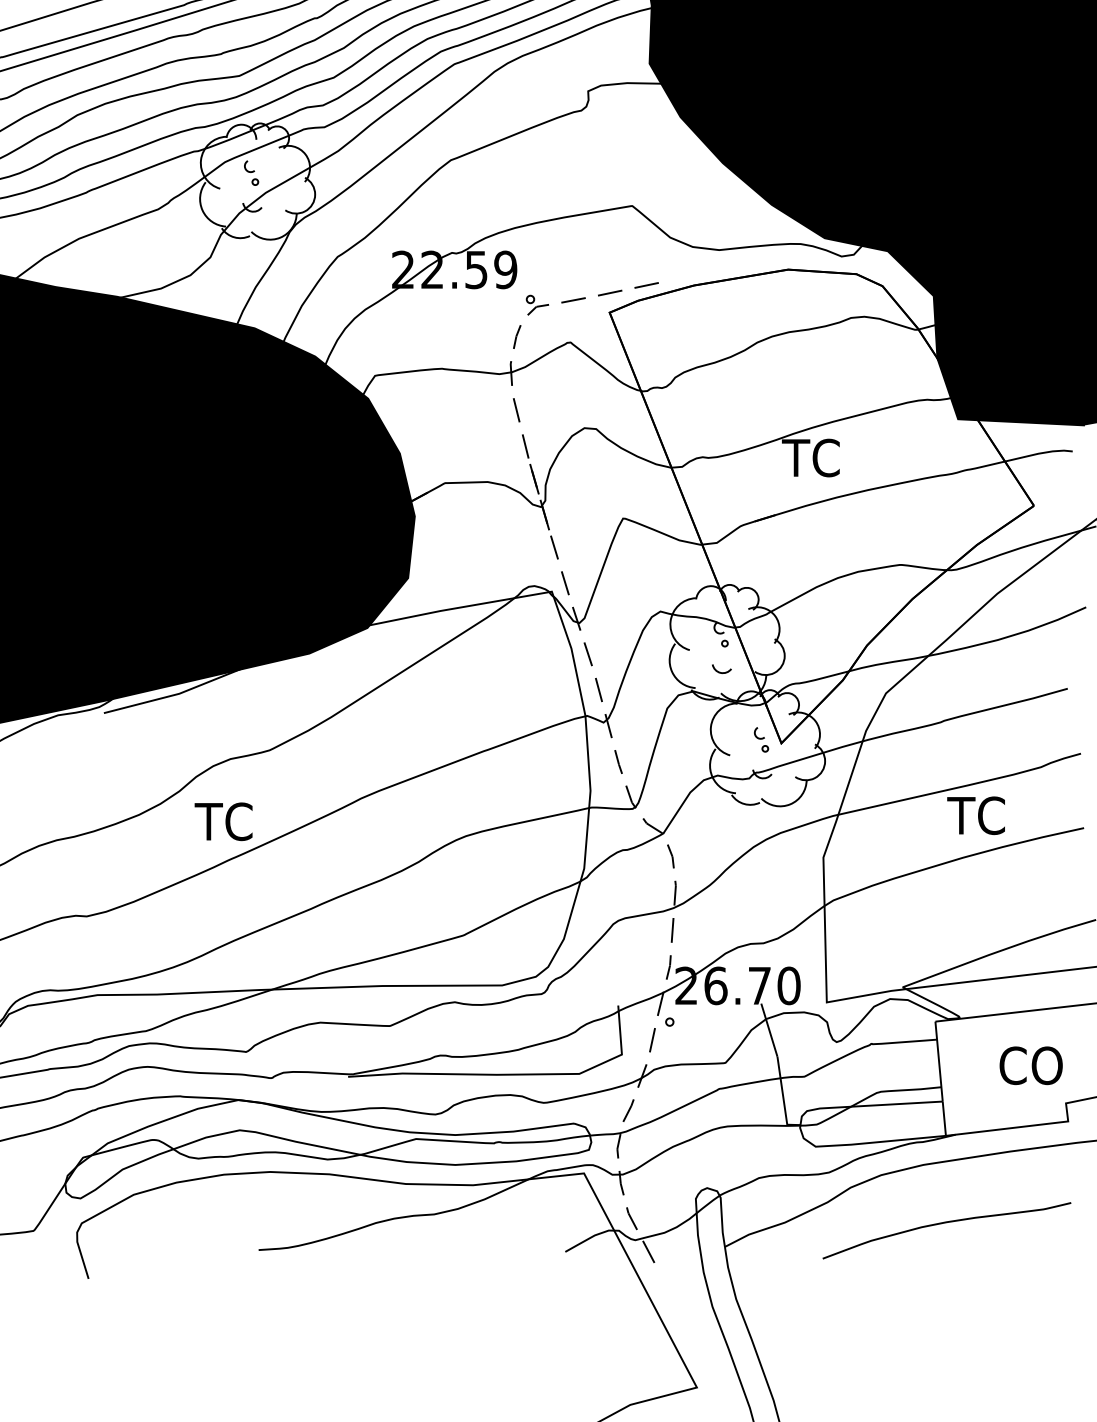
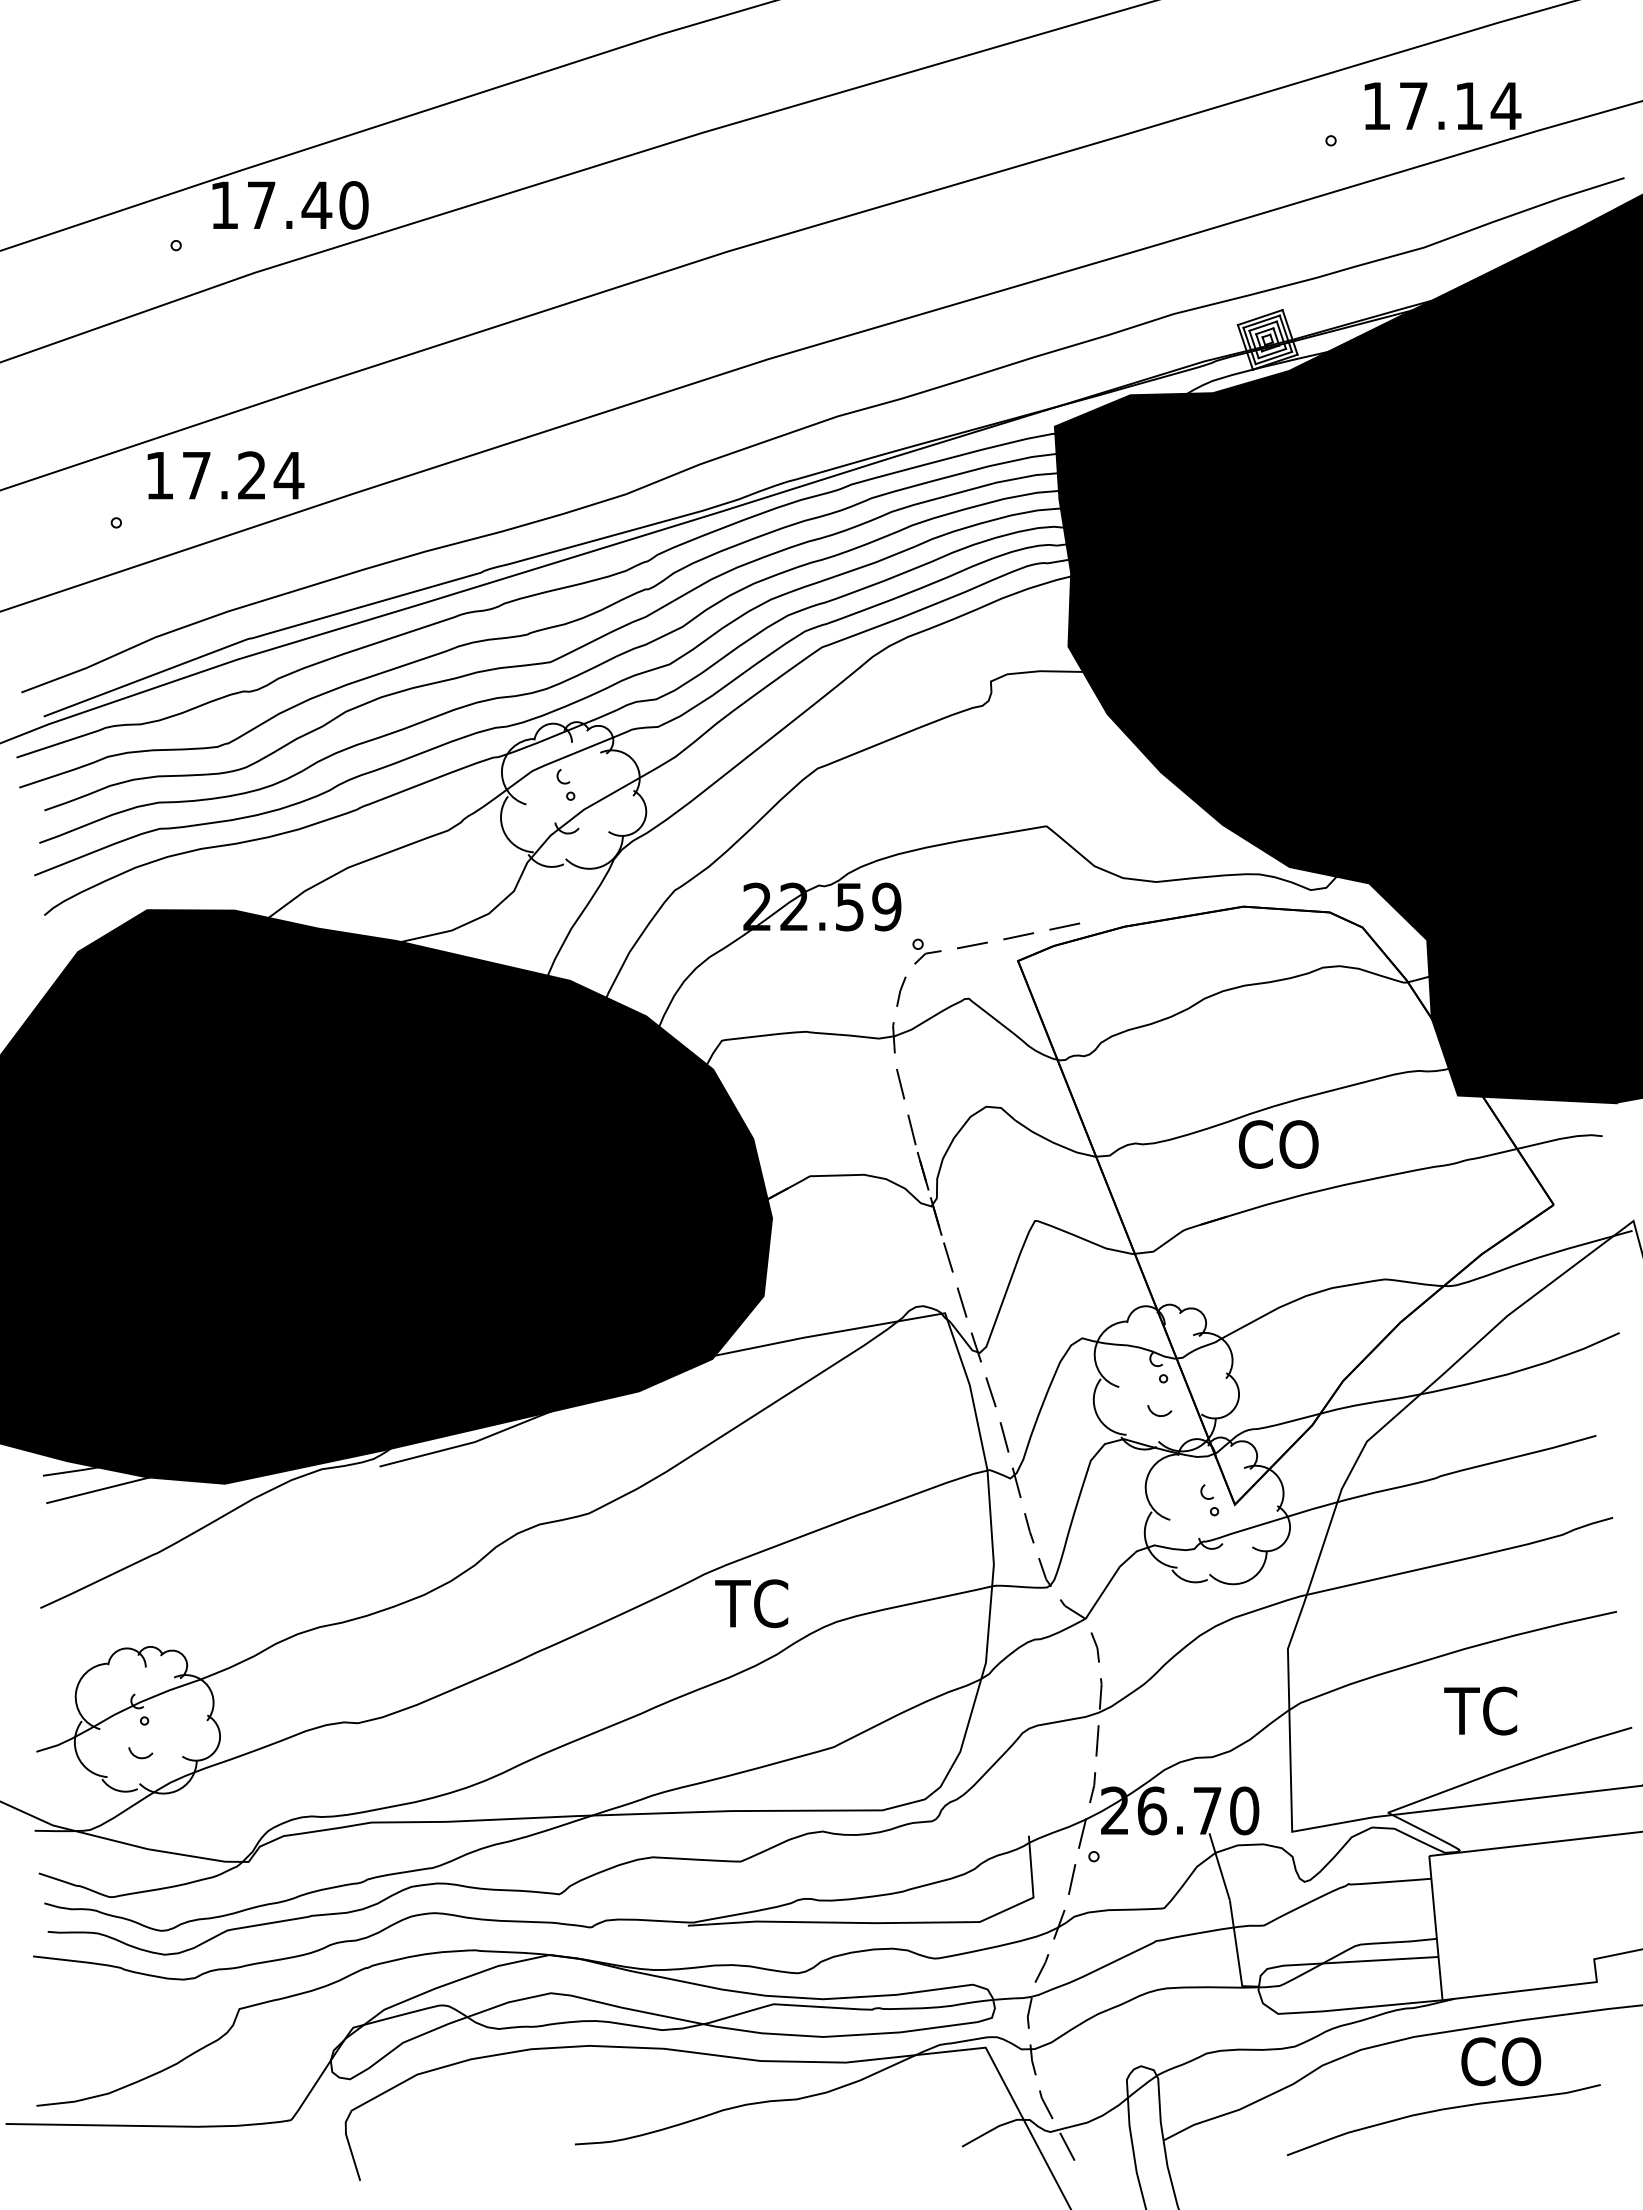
text: (814, 458) -> (1276, 1144), TC -> CO
text: (975, 815) -> (1480, 1710), moved
text: (223, 821) -> (751, 1603), moved
text: (1031, 1065) -> (1501, 2061), moved

